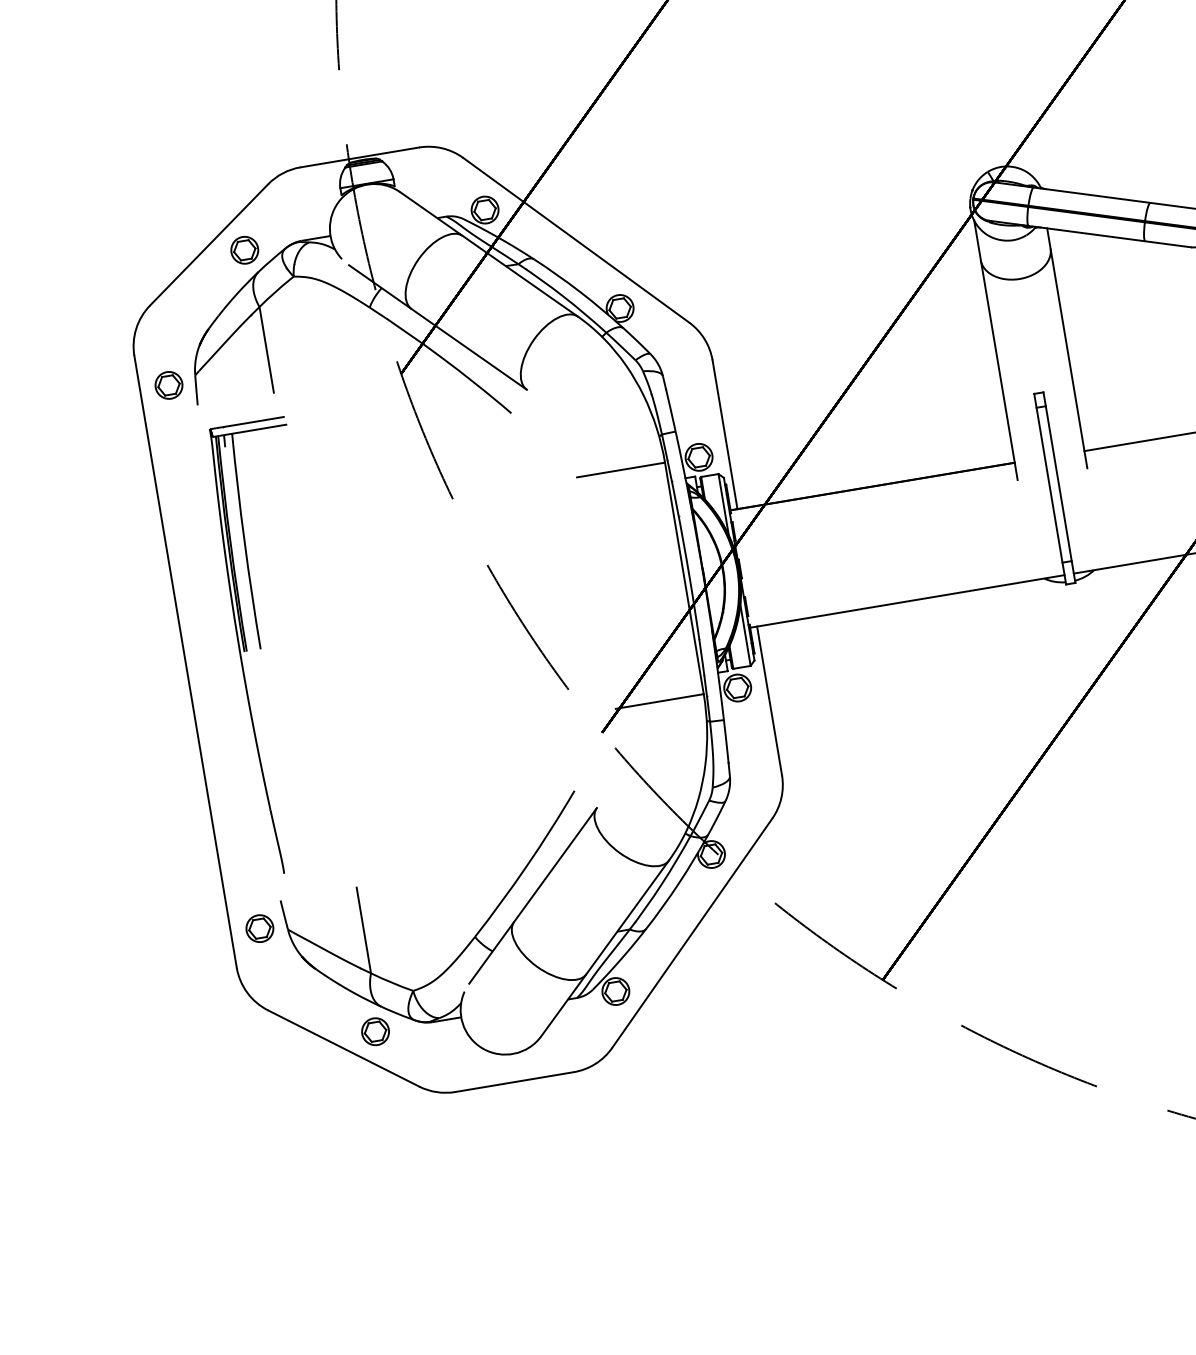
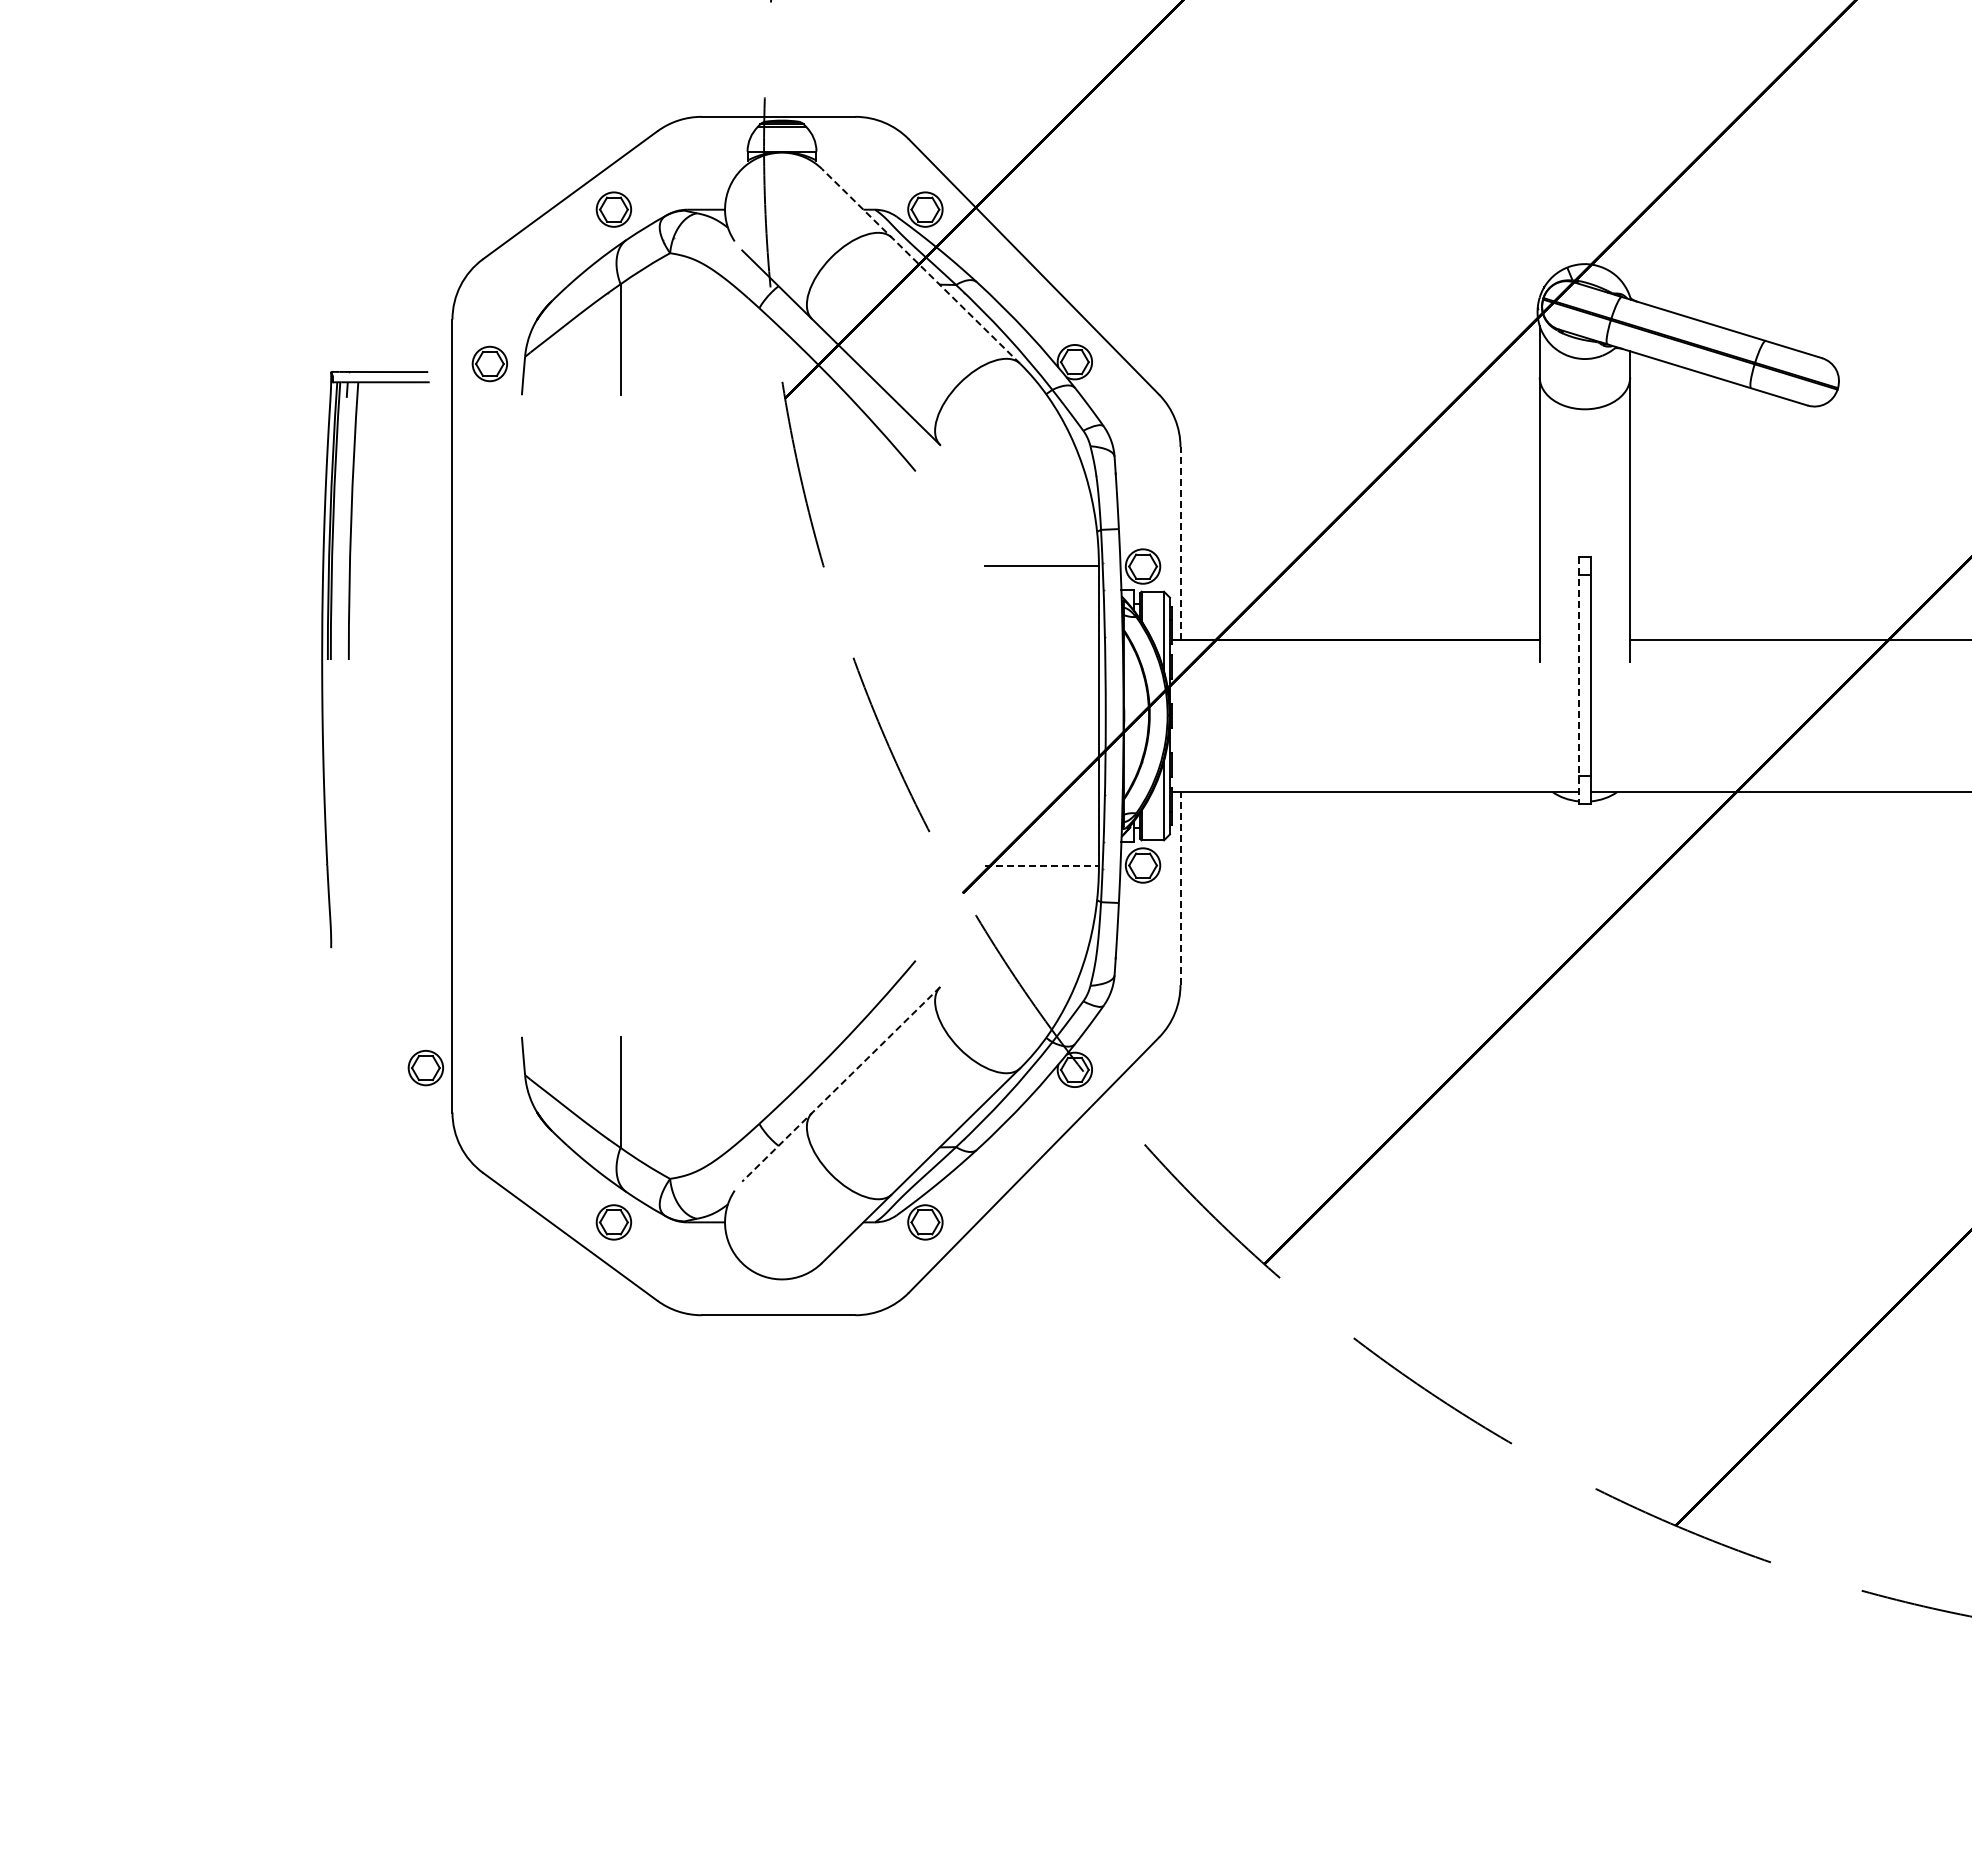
line: (489, 254) -> (921, 266), solid -> dashed
line: (724, 433) -> (1180, 542), solid -> dashed
line: (1049, 489) -> (1578, 680), solid -> dashed
part: (261, 648) -> (349, 659), moved
line: (769, 700) -> (1180, 888), solid -> dashed
line: (659, 701) -> (1041, 866), solid -> dashed
line: (533, 895) -> (841, 1084), solid -> dashed
part: (259, 929) -> (425, 1068), moved

